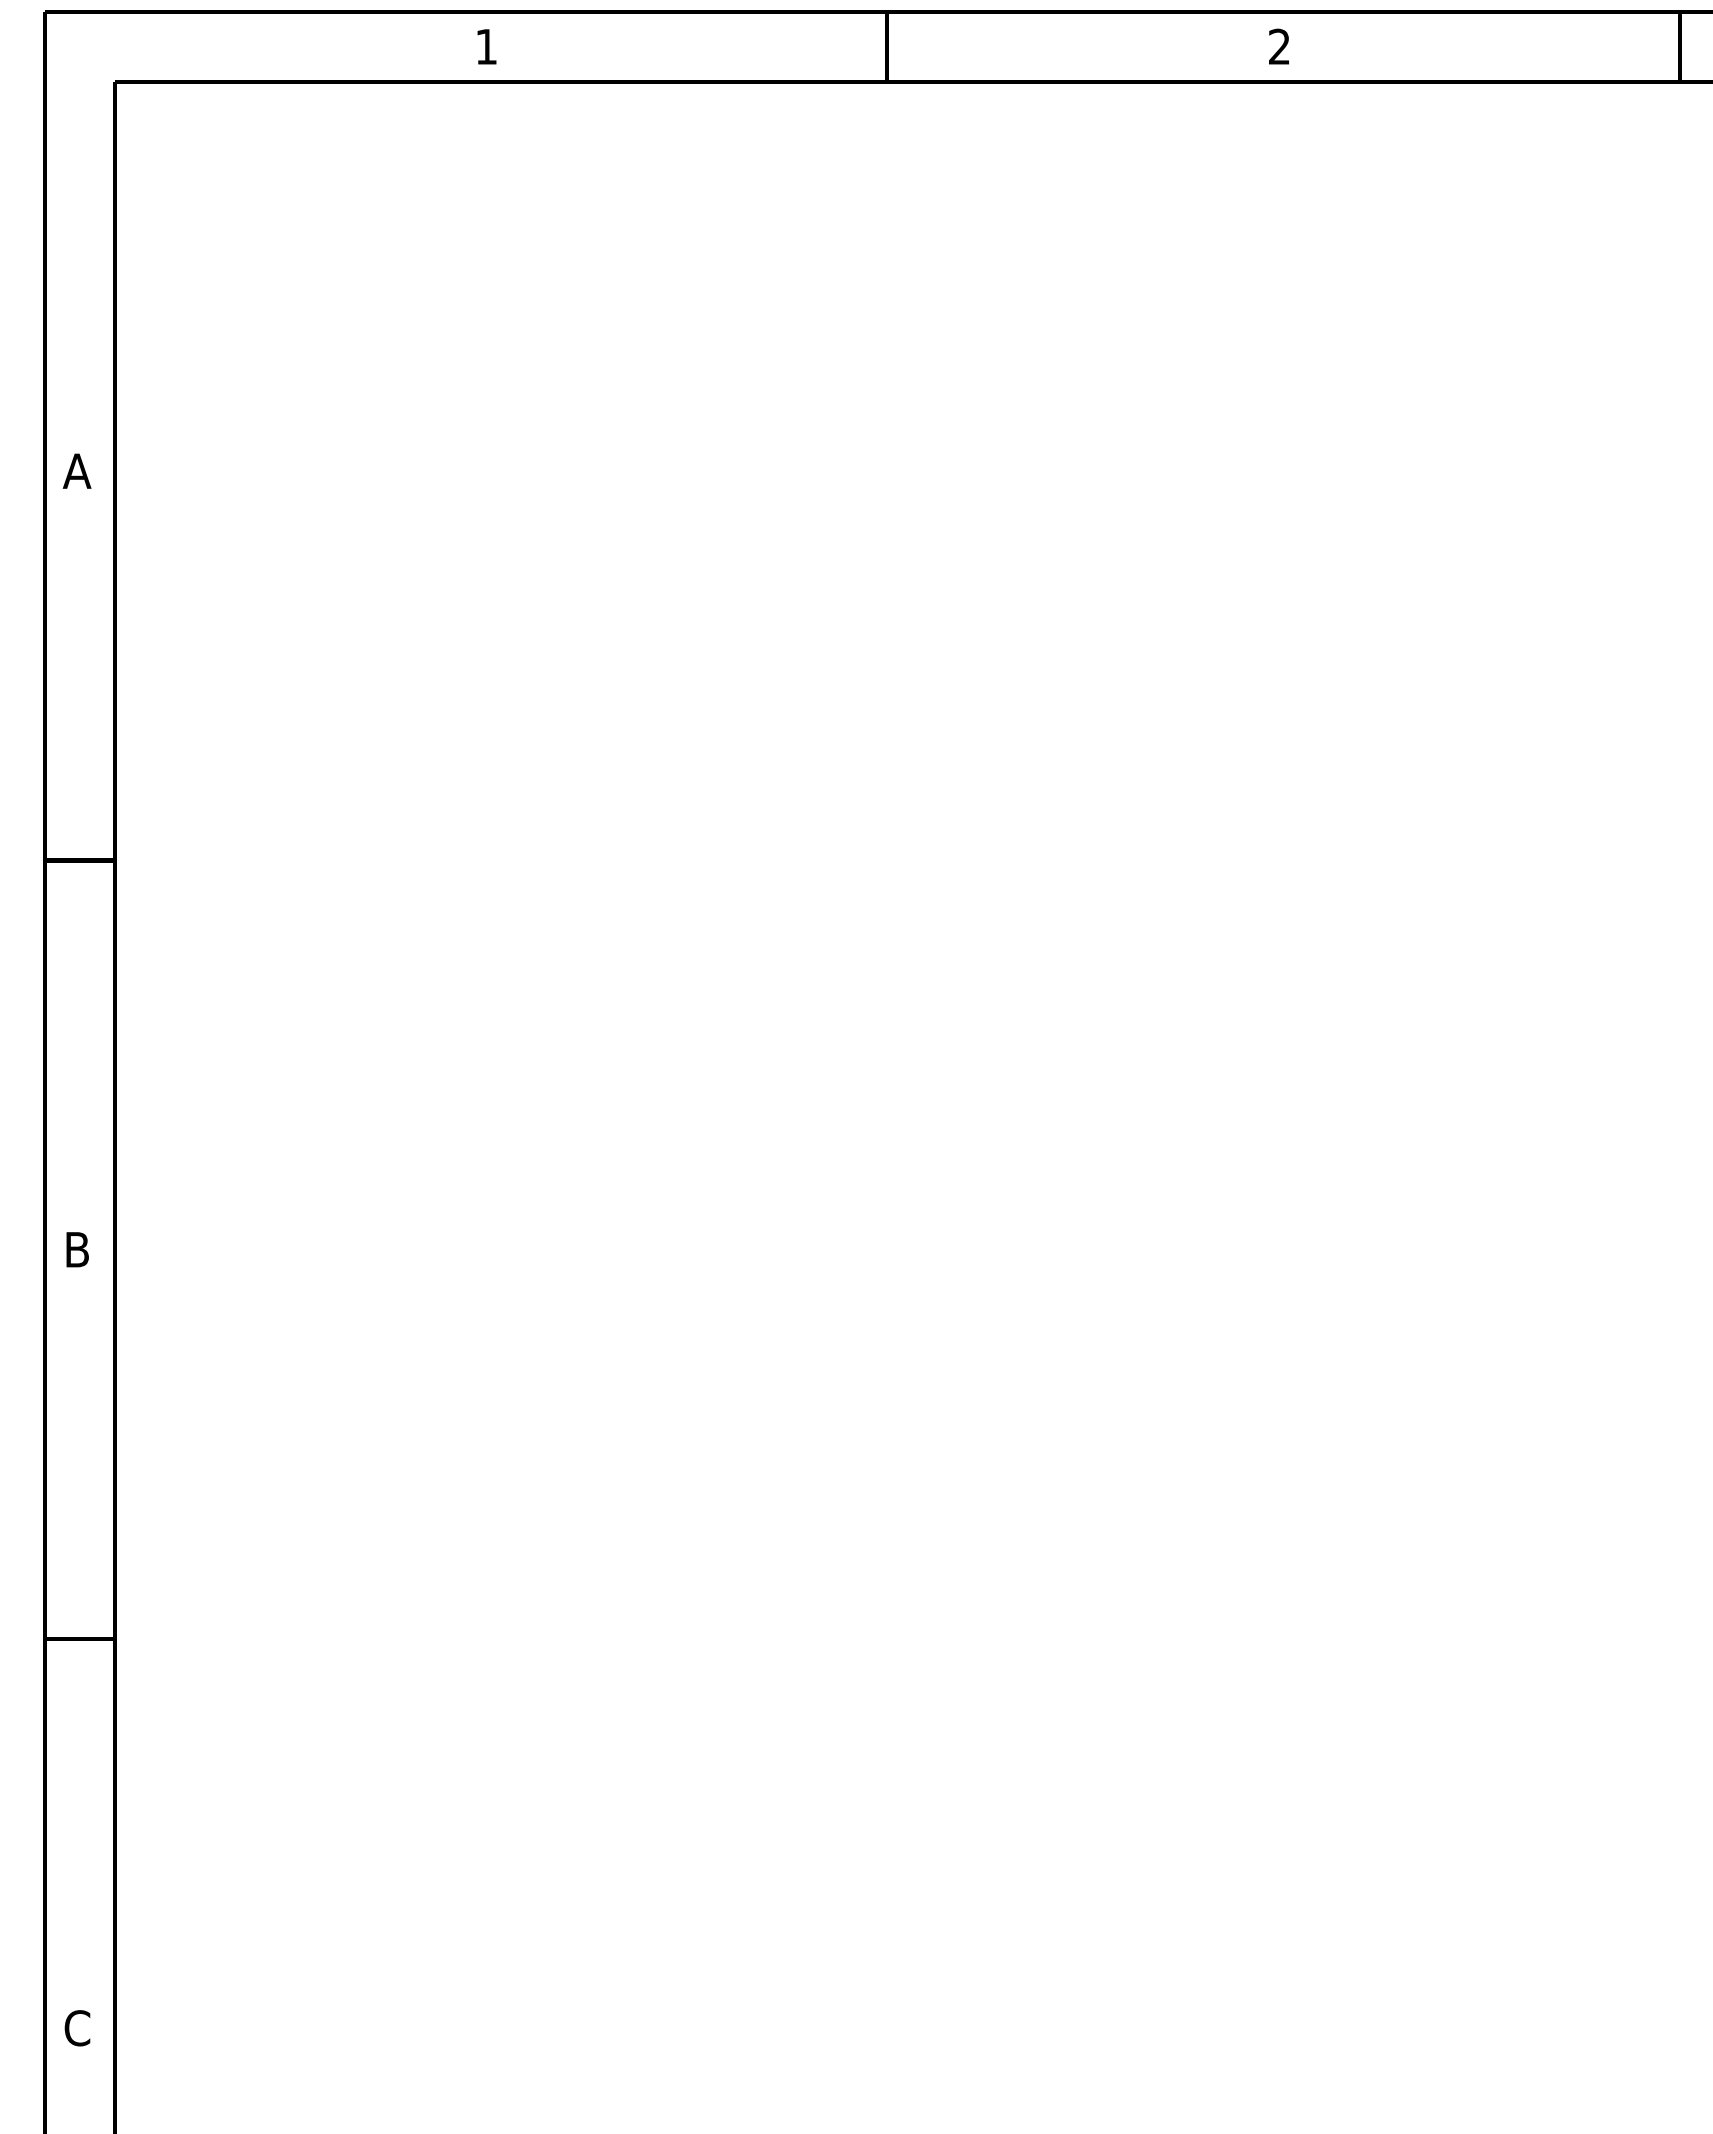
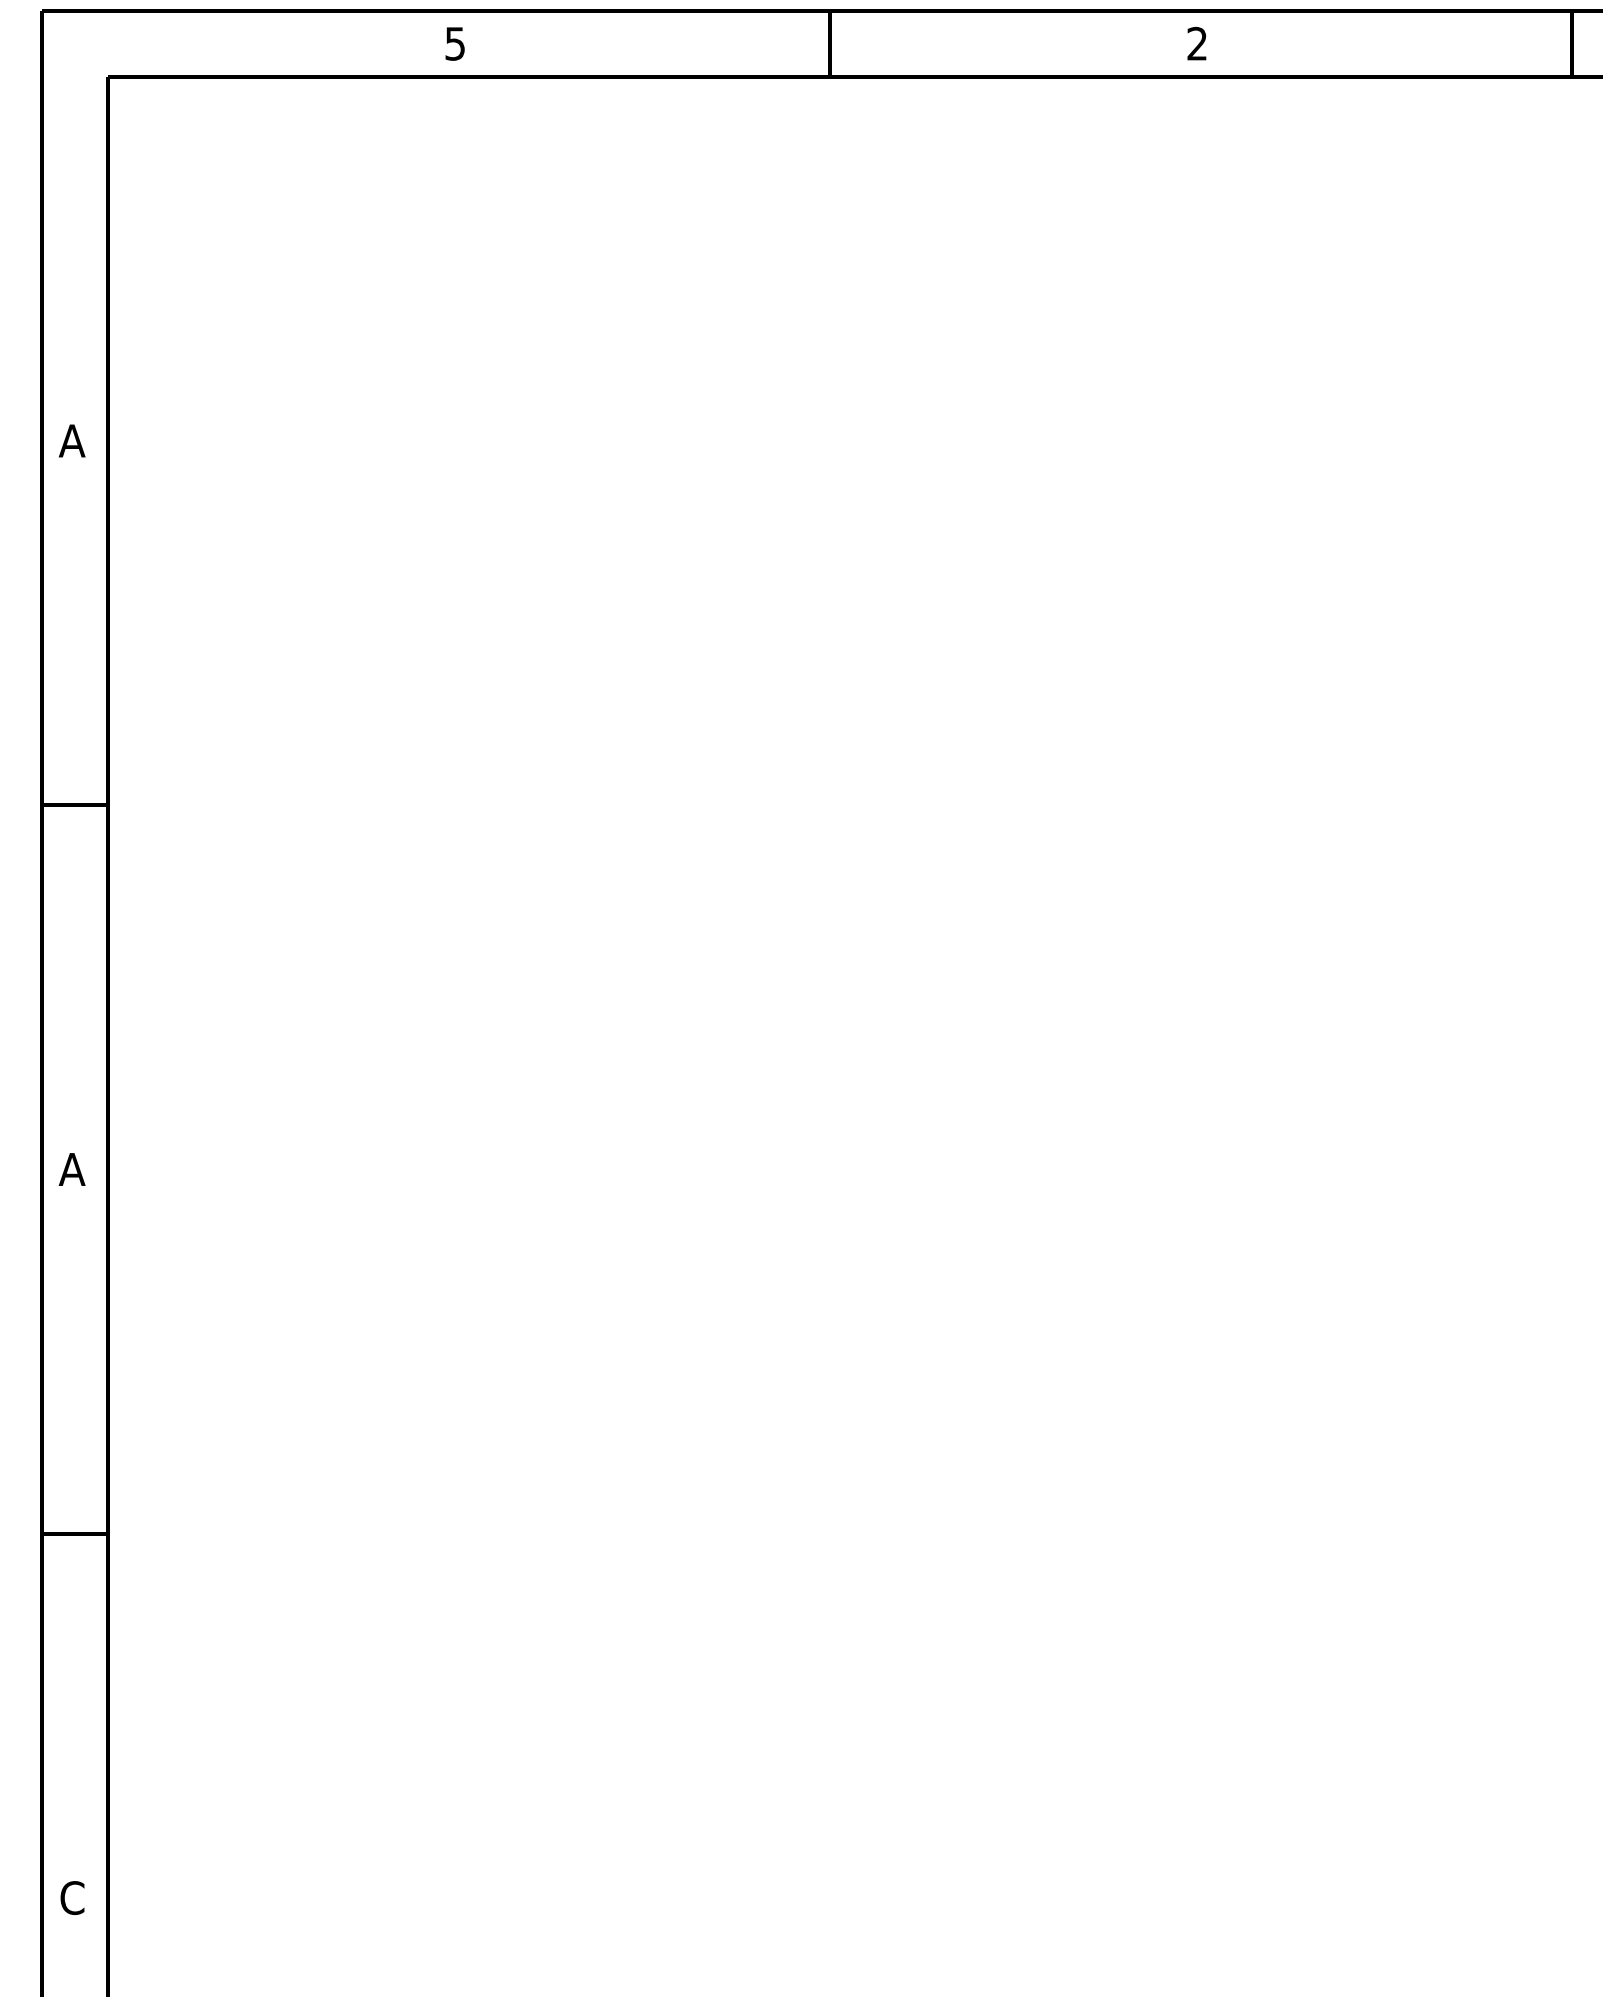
text: (486, 47) -> (455, 44), 1 -> 5
text: (77, 1249) -> (72, 1169), B -> A

